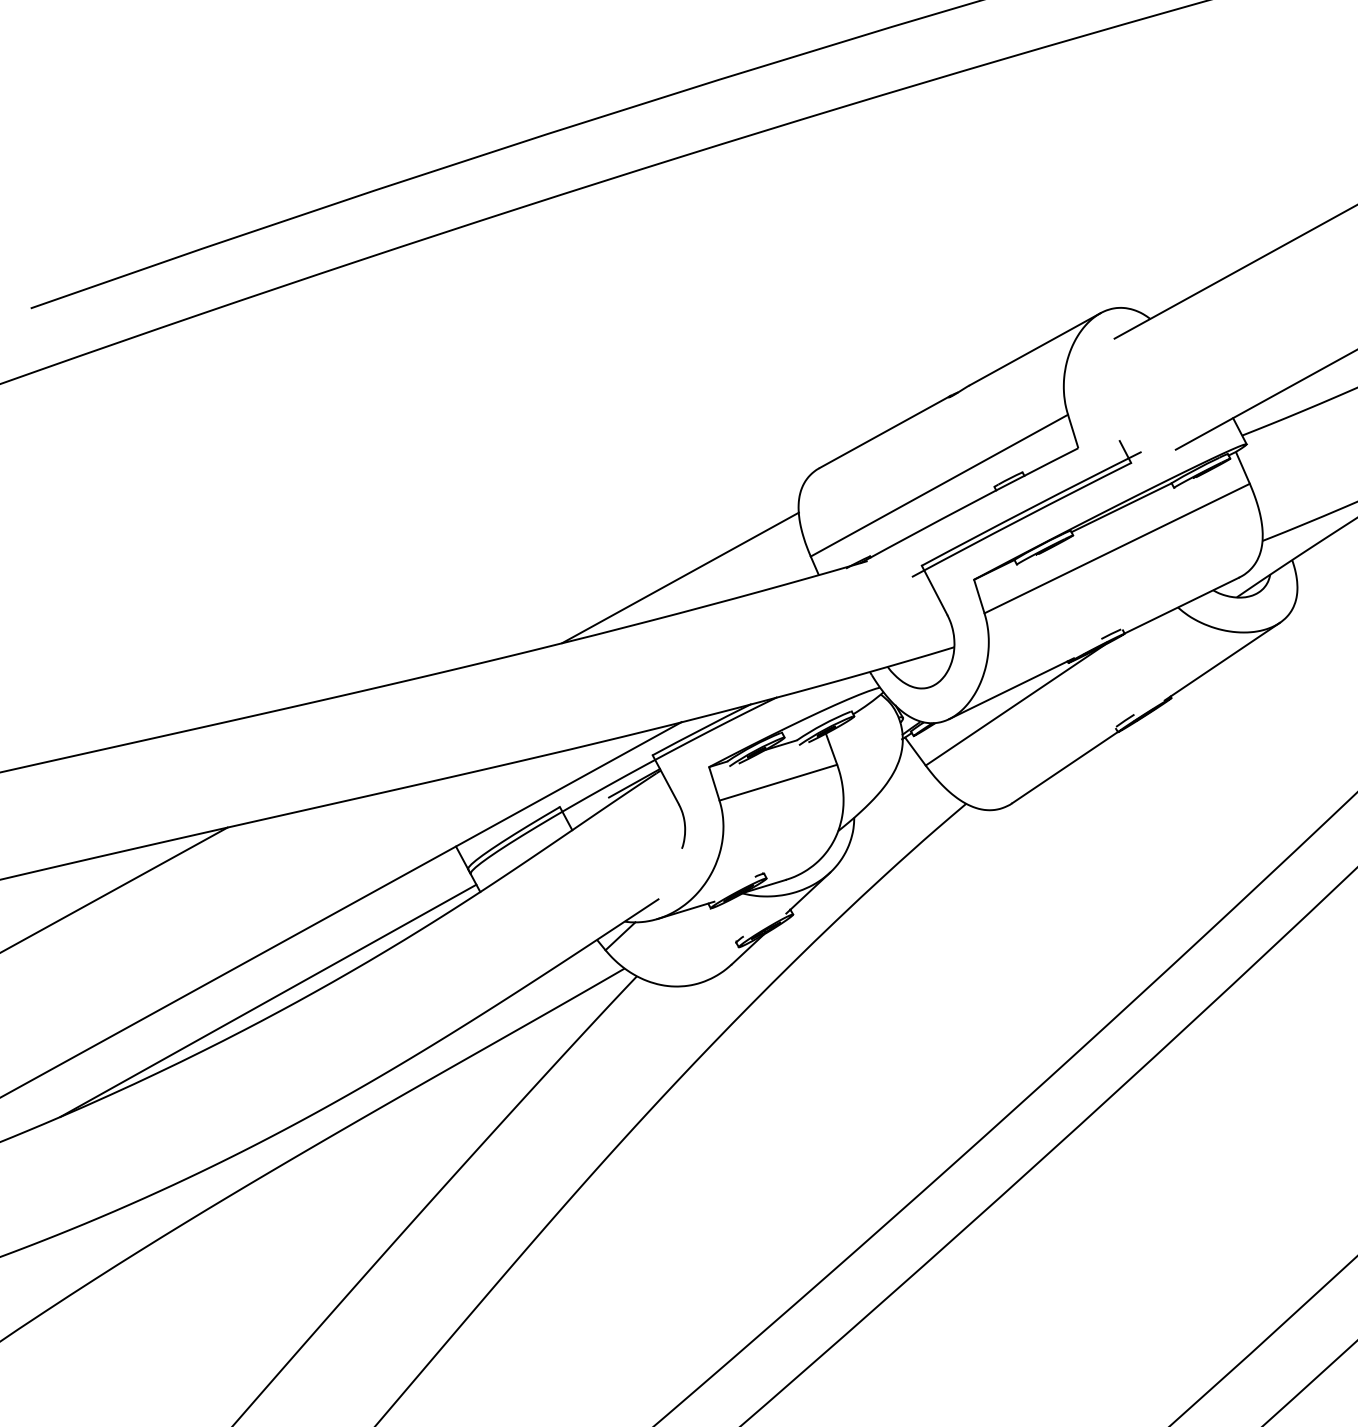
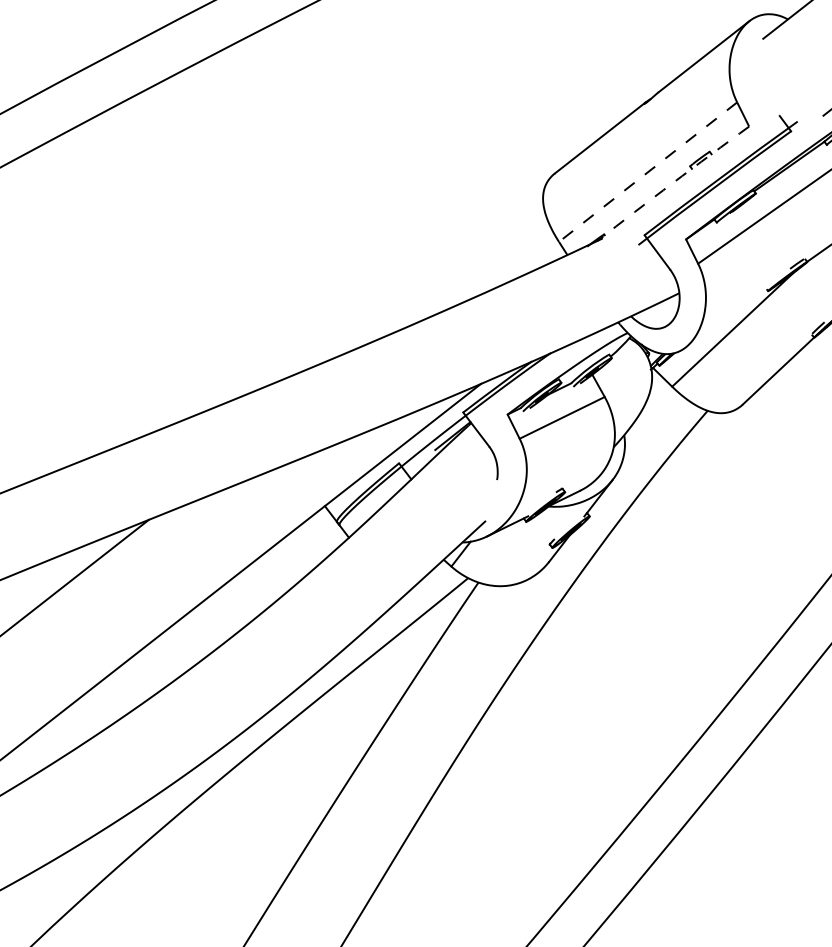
line: (939, 485) -> (648, 172), solid -> dashed
arc: (968, 504) -> (672, 182), solid -> dashed
line: (680, 577) -> (462, 273), removed
line: (1011, 688) -> (727, 317), removed
line: (268, 1000) -> (201, 646), removed

